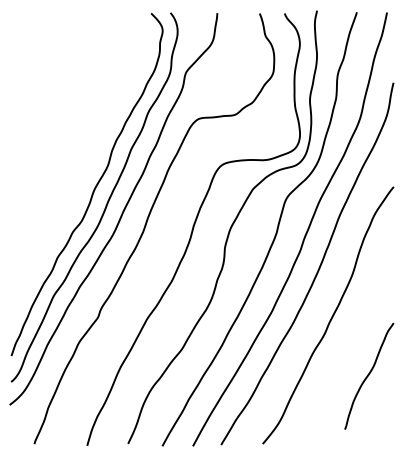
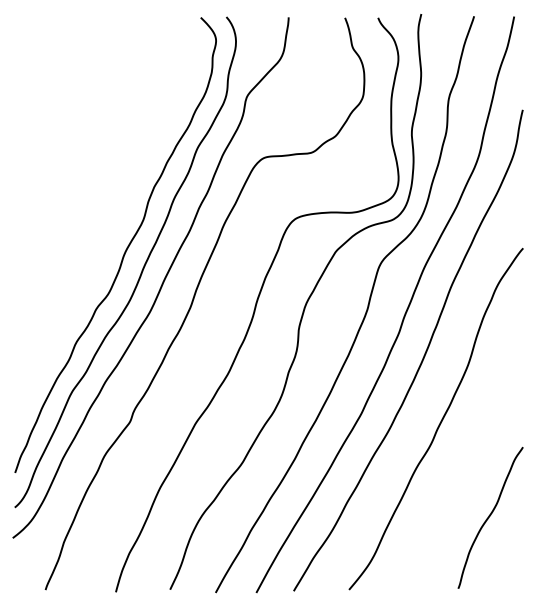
curve: (369, 375) -> (490, 516), moved

